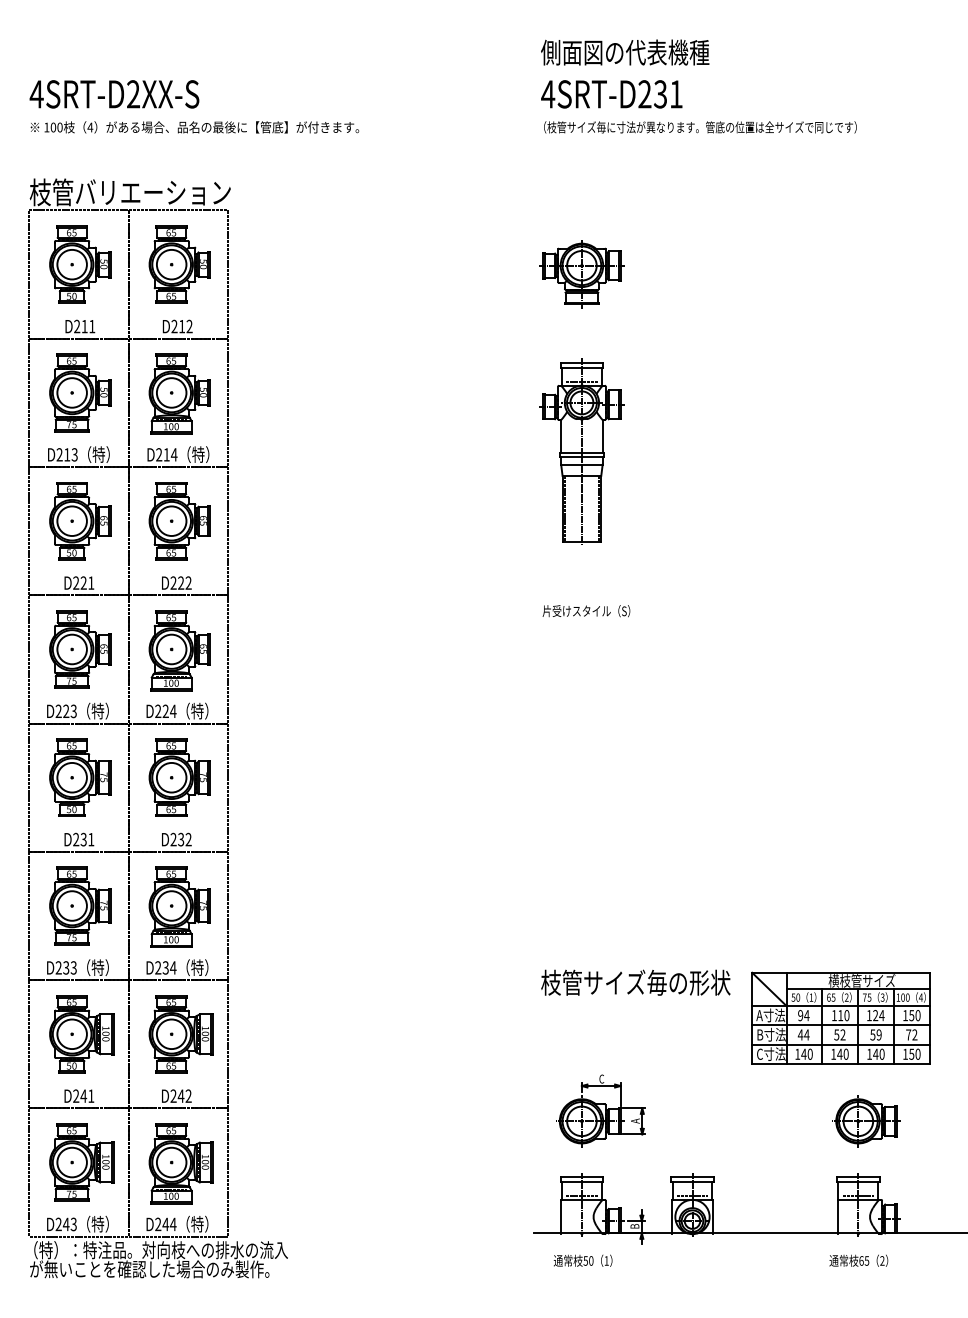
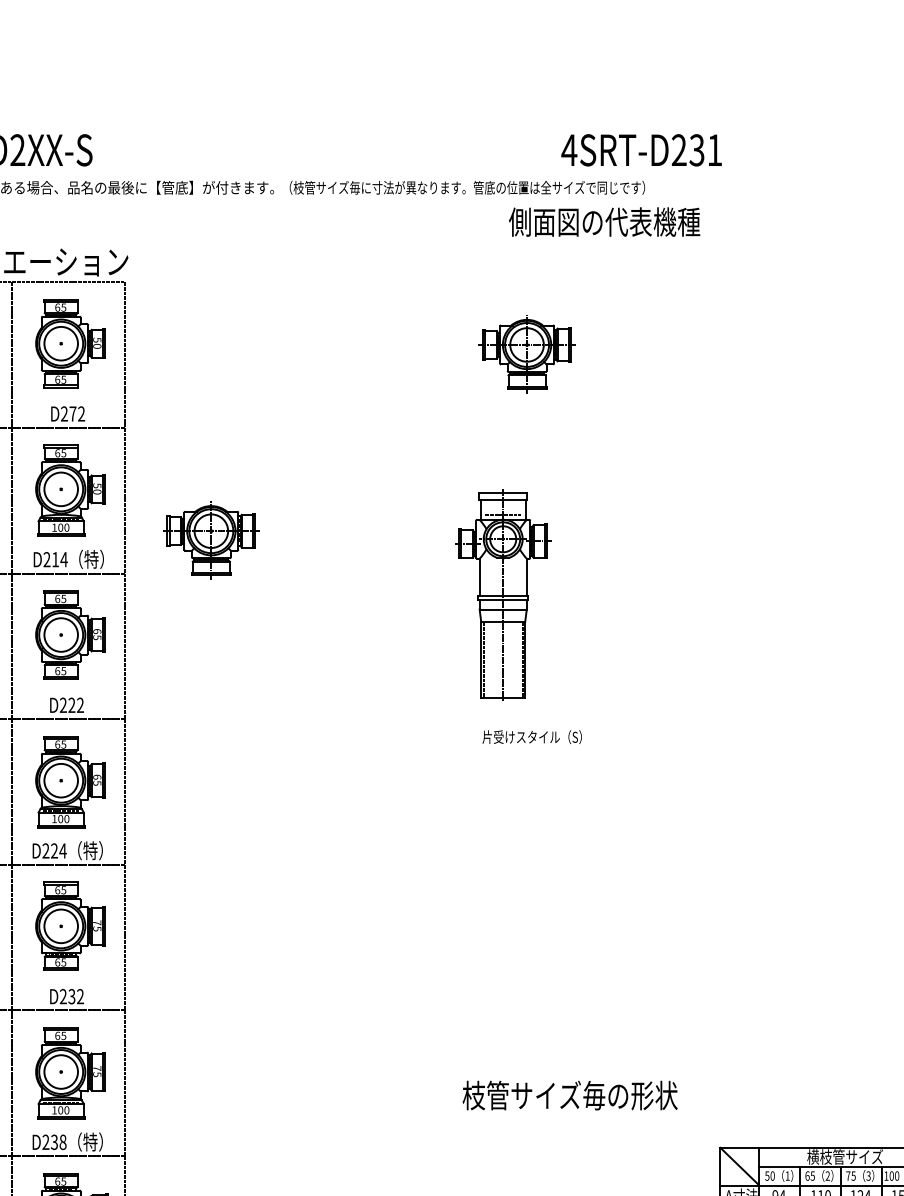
text: (625, 52) -> (604, 222), moved
text: (611, 94) -> (641, 150), moved
text: (700, 127) -> (467, 187), moved
text: (182, 326) -> (73, 413), D212 -> D272
part: (303, 438) -> (210, 541), added
part: (581, 451) -> (502, 594), moved
text: (173, 967) -> (63, 1141), D234 -> D238
text: (635, 982) -> (569, 1095), moved

